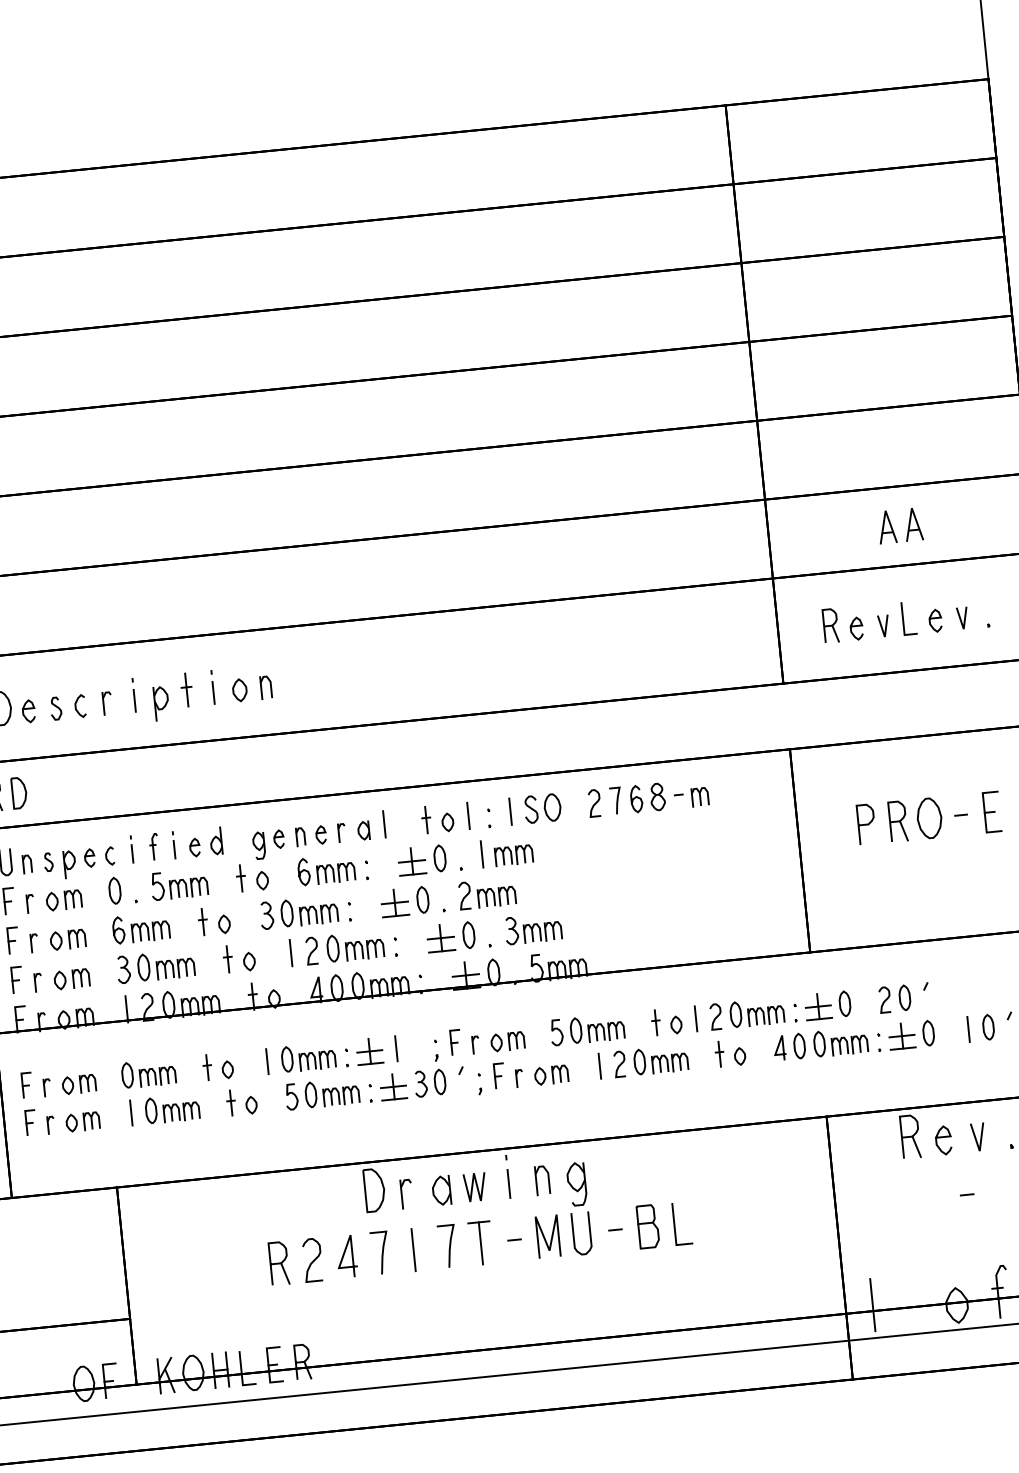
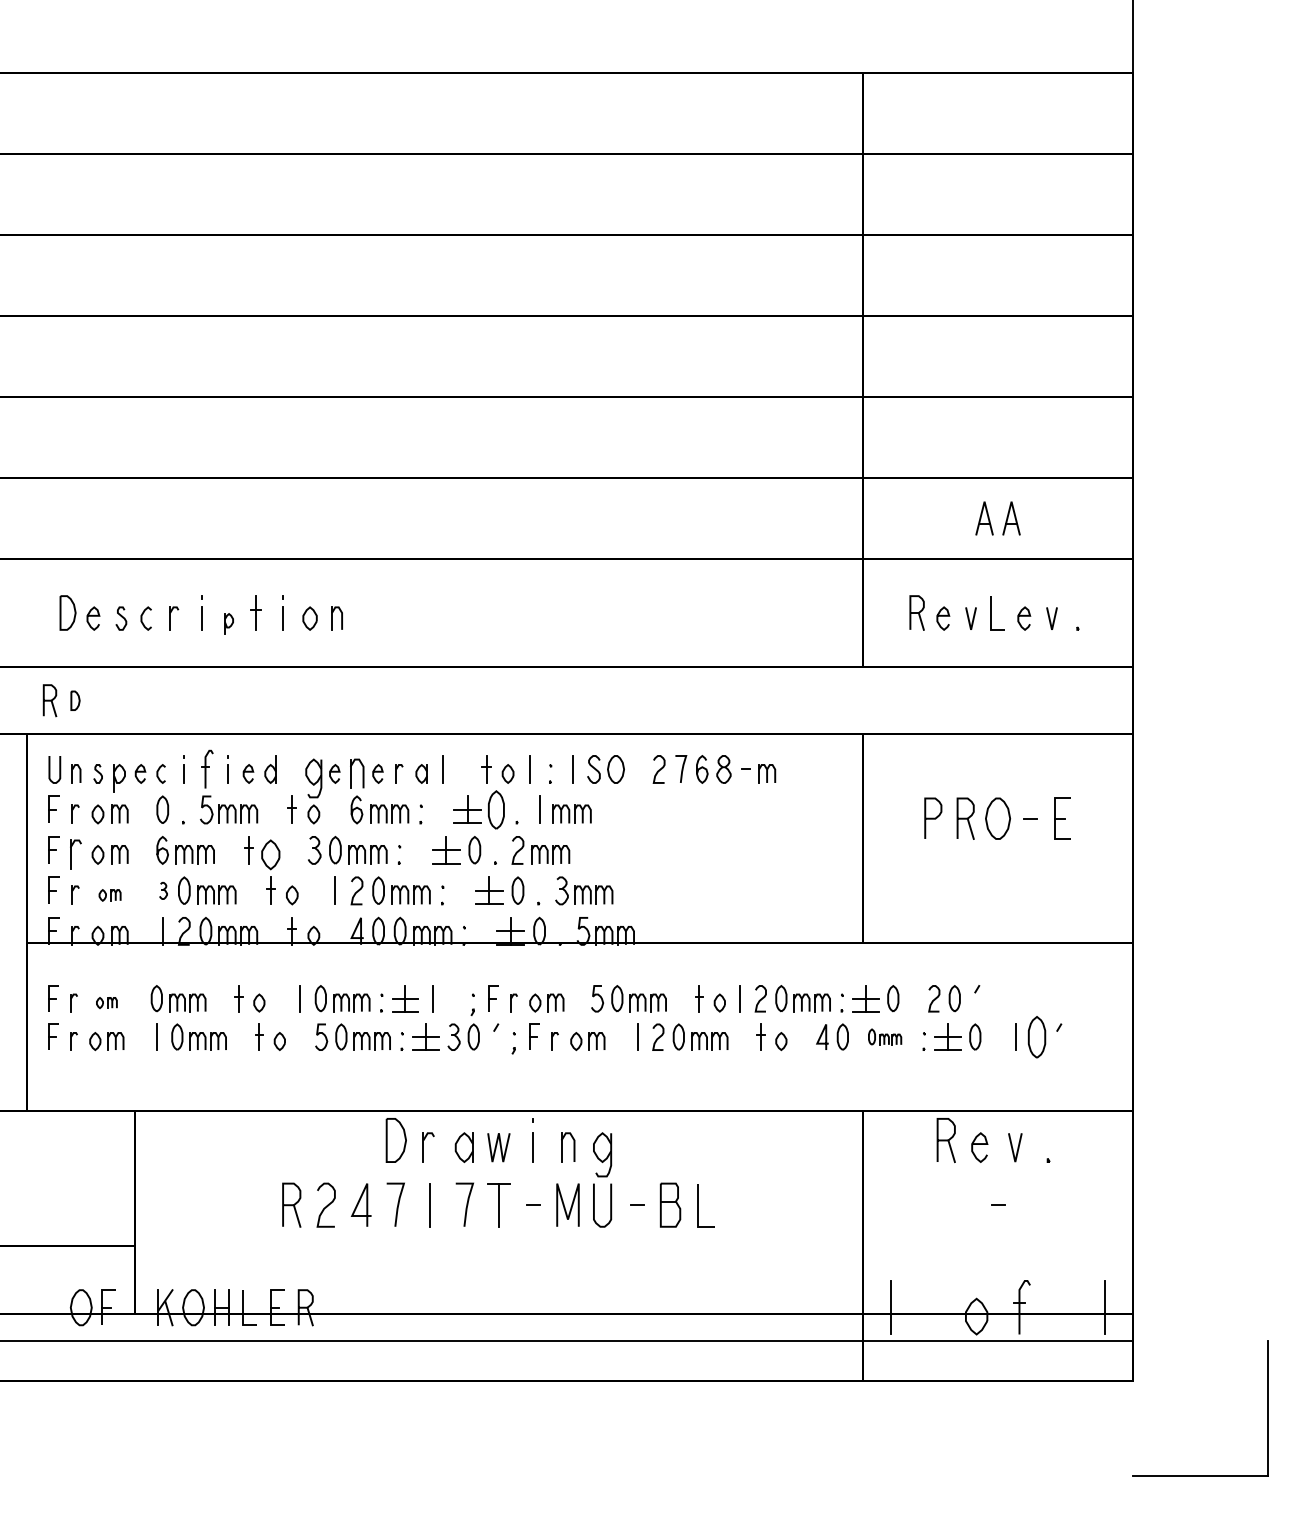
part: (160, 703) -> (228, 623), size x0.6
part: (19, 792) -> (75, 700), size x0.6
part: (300, 836) -> (356, 773), size x1.6
part: (258, 845) -> (313, 778), size x1.4
part: (153, 846) -> (206, 768), size x1.4
part: (440, 858) -> (496, 809), size x1.4
part: (224, 923) -> (270, 854), size x1.6
part: (34, 942) -> (75, 854), size x1.6
part: (123, 969) -> (163, 890), size x0.6
part: (71, 979) -> (109, 895), size x0.6
part: (988, 1026) -> (1036, 1036), size x1.6
part: (840, 1041) -> (884, 1036), size x0.6
part: (78, 1084) -> (106, 1002), size x0.6

